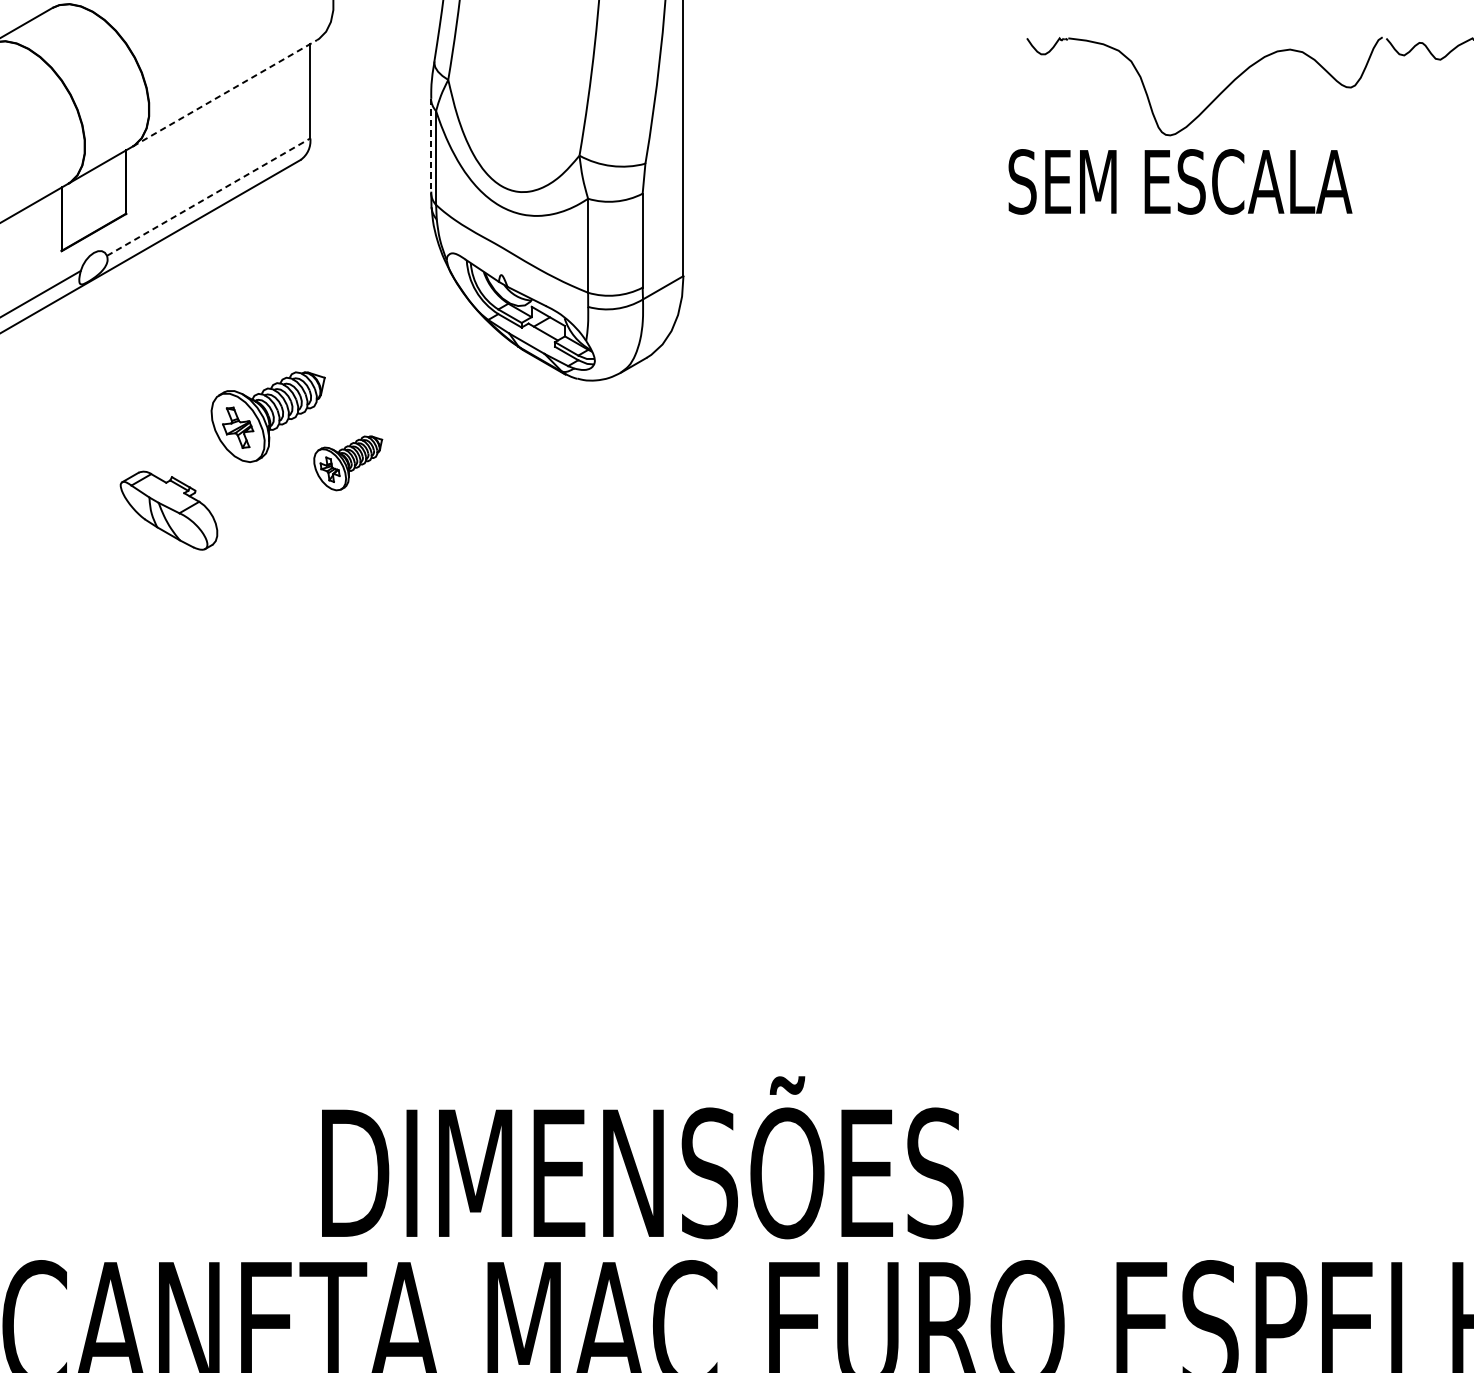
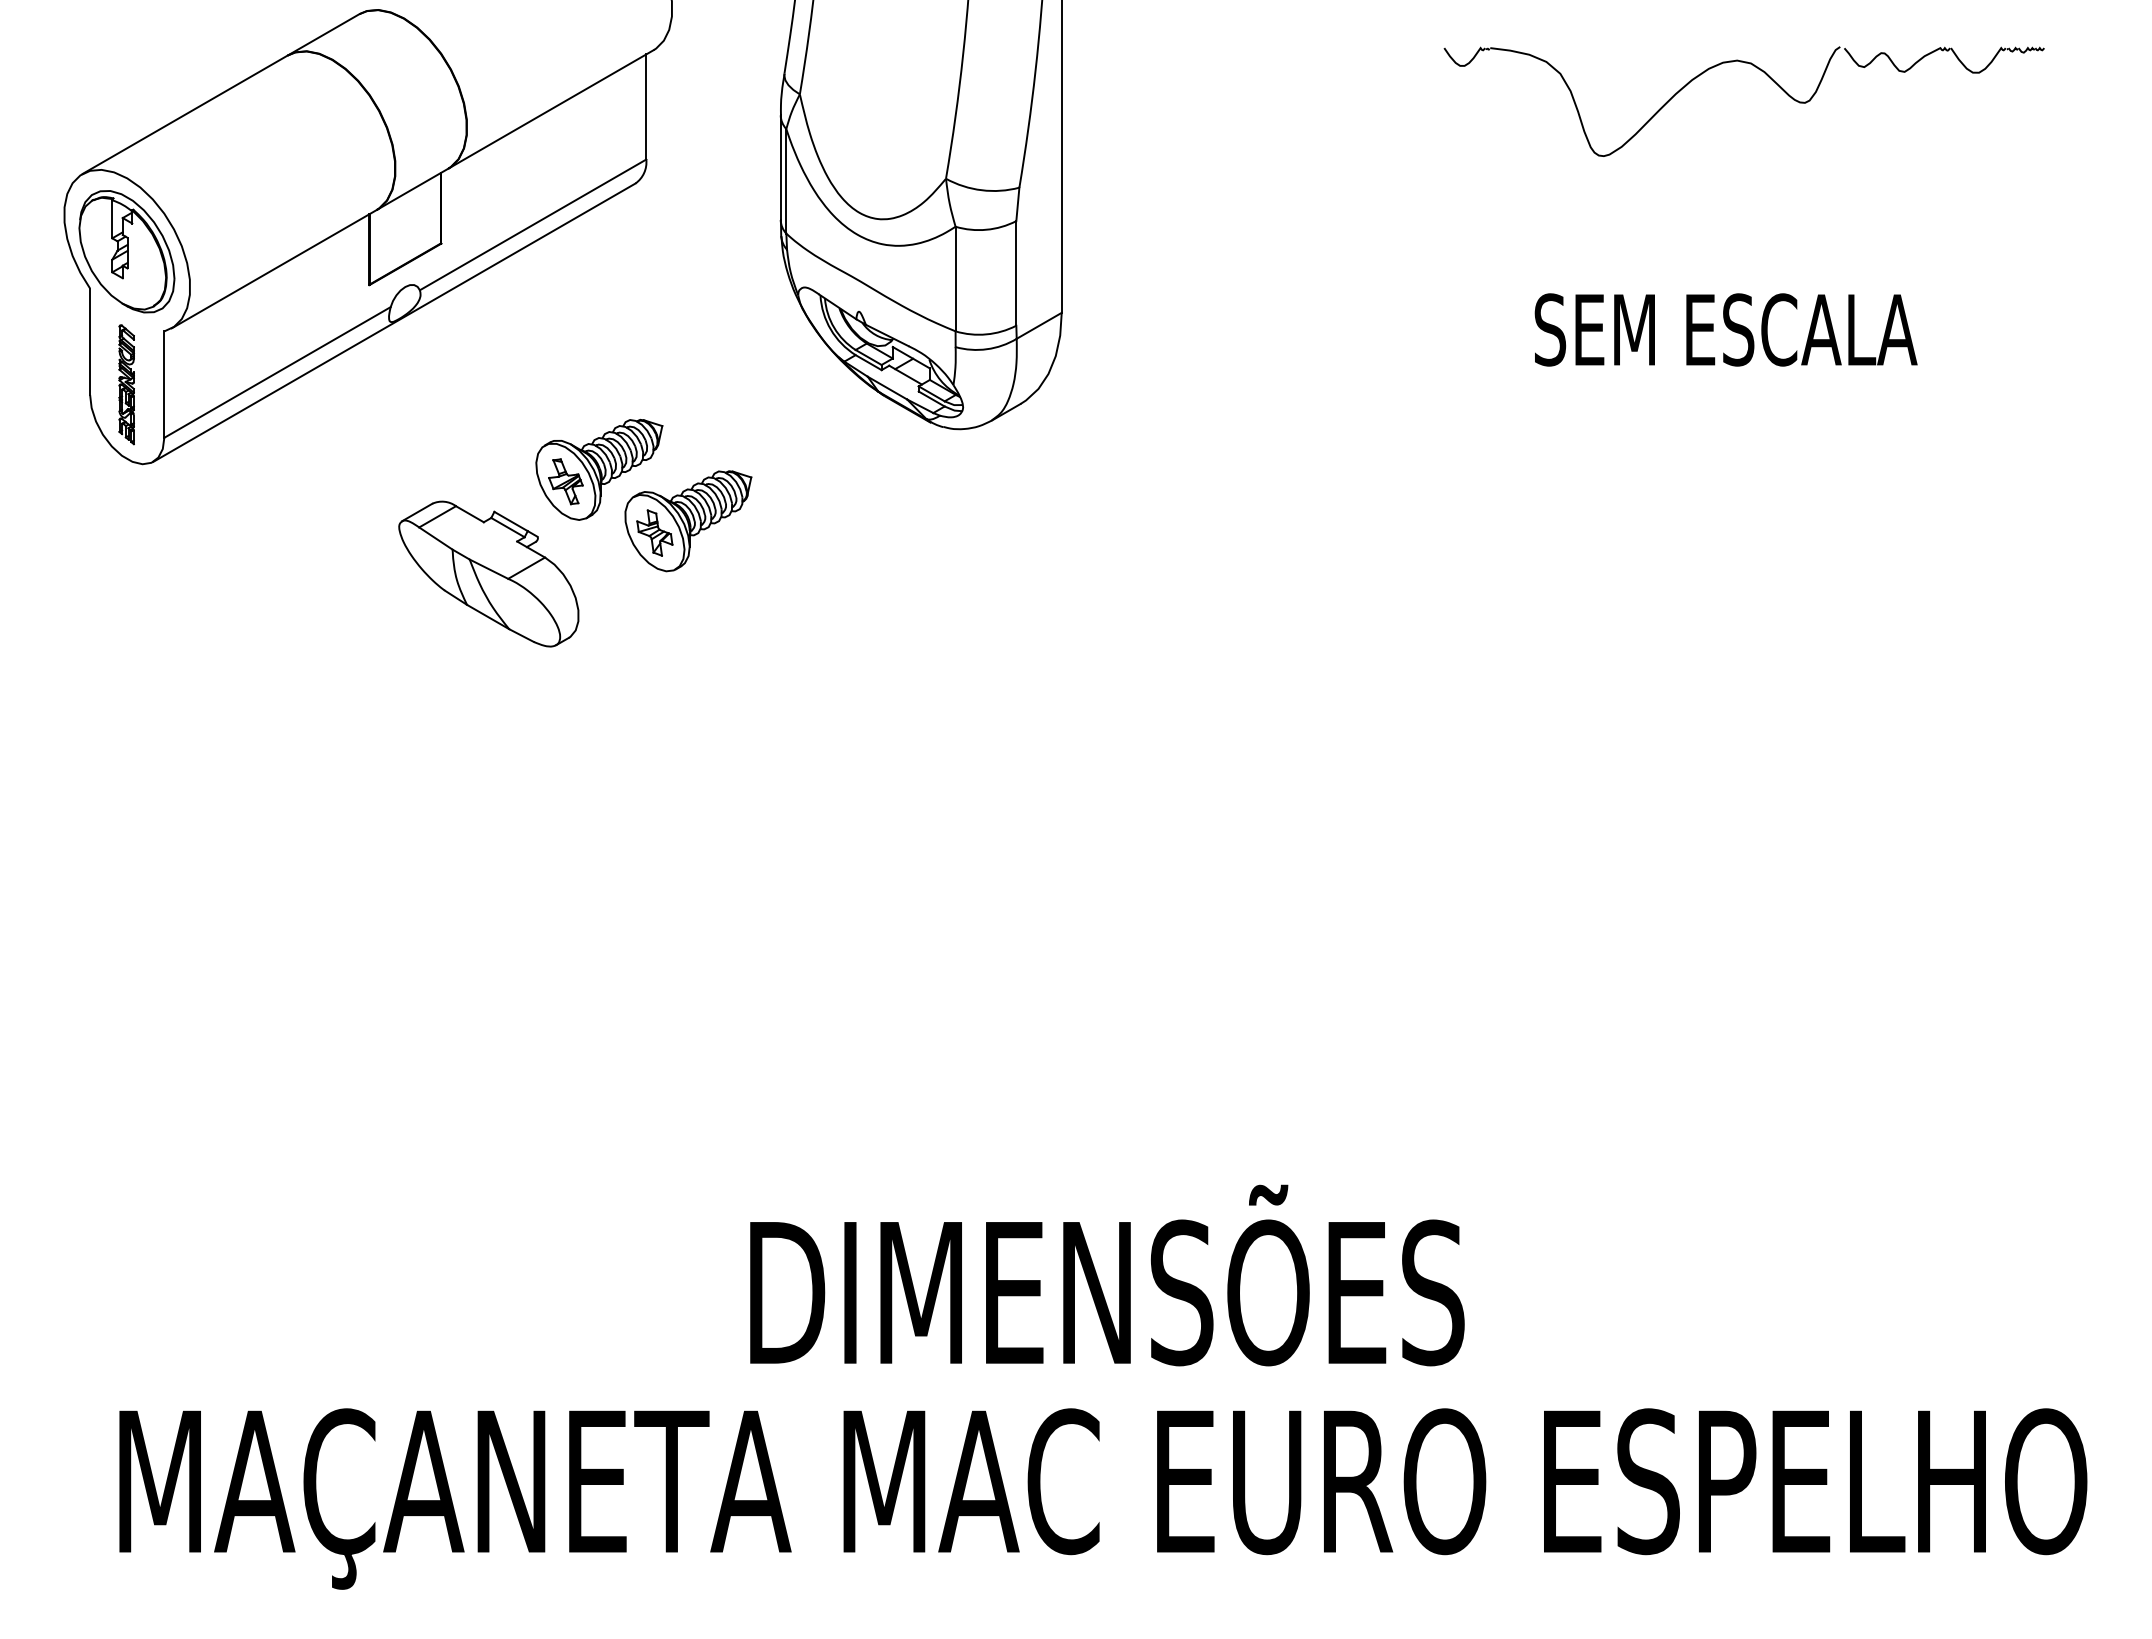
line: (225, 93) -> (551, 109), dashed -> solid
line: (430, 146) -> (780, 168), dashed -> solid
text: (1179, 181) -> (1725, 329), moved
line: (209, 196) -> (533, 224), dashed -> solid
part: (348, 463) -> (688, 521), size x1.67
part: (168, 510) -> (488, 573), size x1.67
text: (642, 1157) -> (1107, 1275), moved

